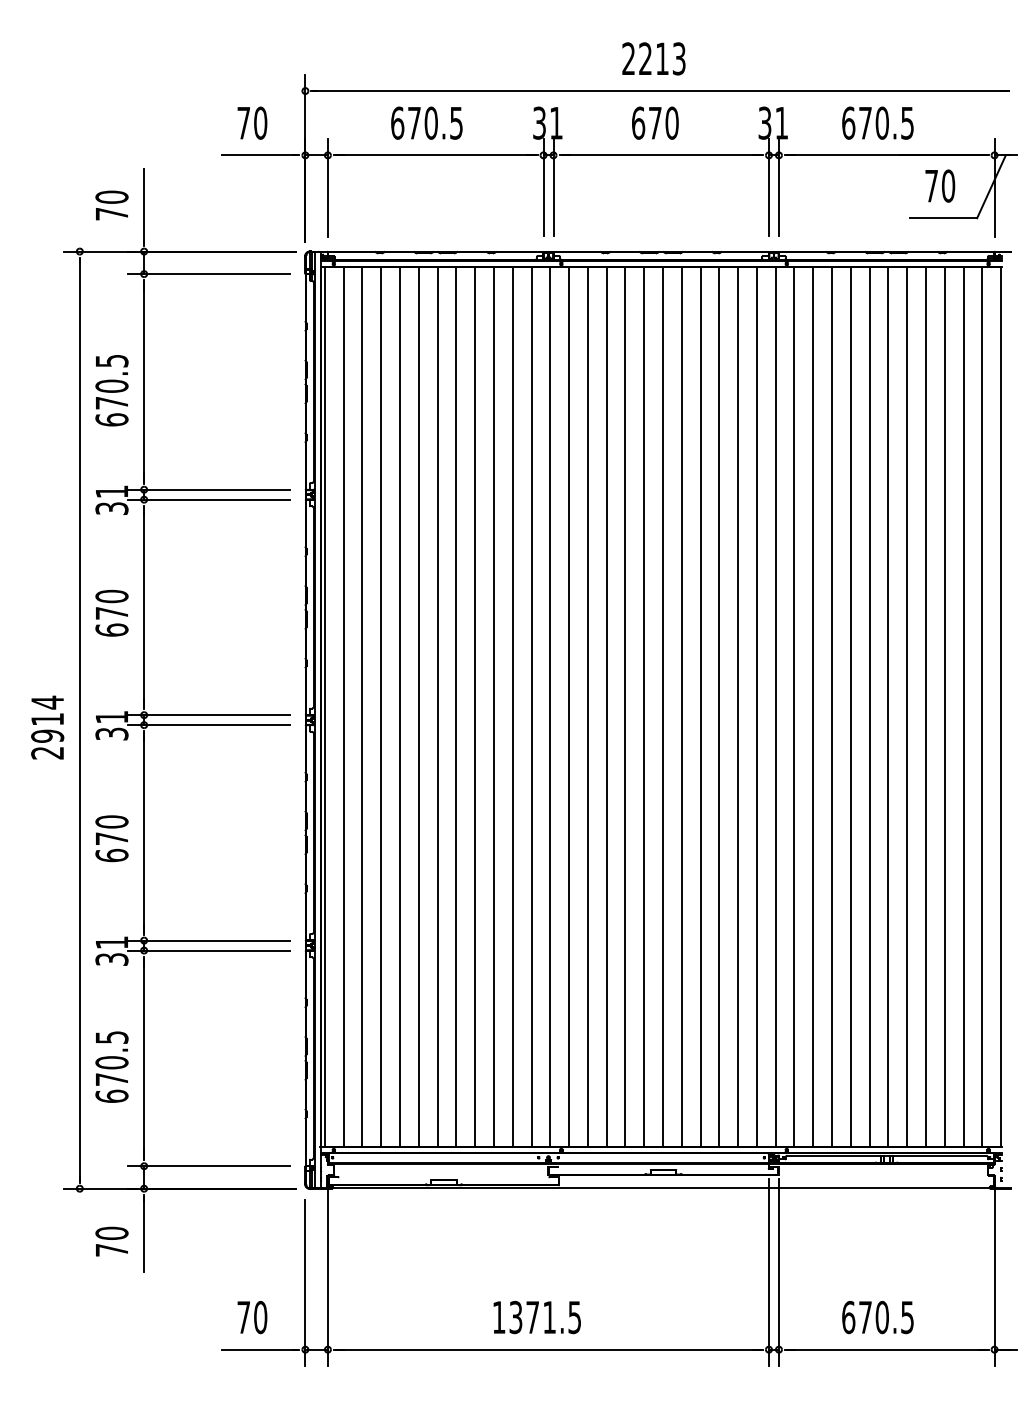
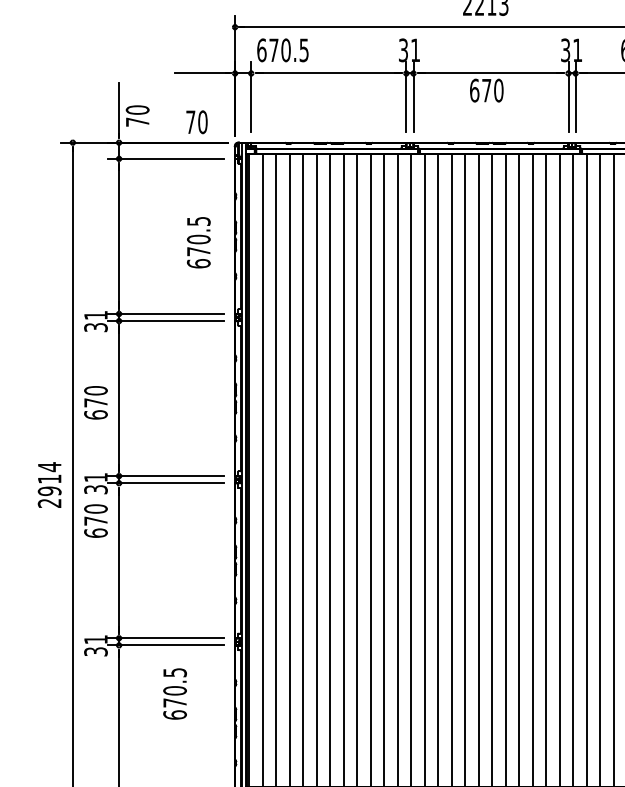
text: (252, 122) -> (197, 121), moved
text: (426, 122) -> (282, 49), moved
text: (655, 122) -> (486, 90), moved
text: (111, 205) -> (137, 116), moved
text: (111, 390) -> (198, 242), moved
text: (111, 838) -> (95, 520), moved
text: (111, 1066) -> (174, 693), moved

